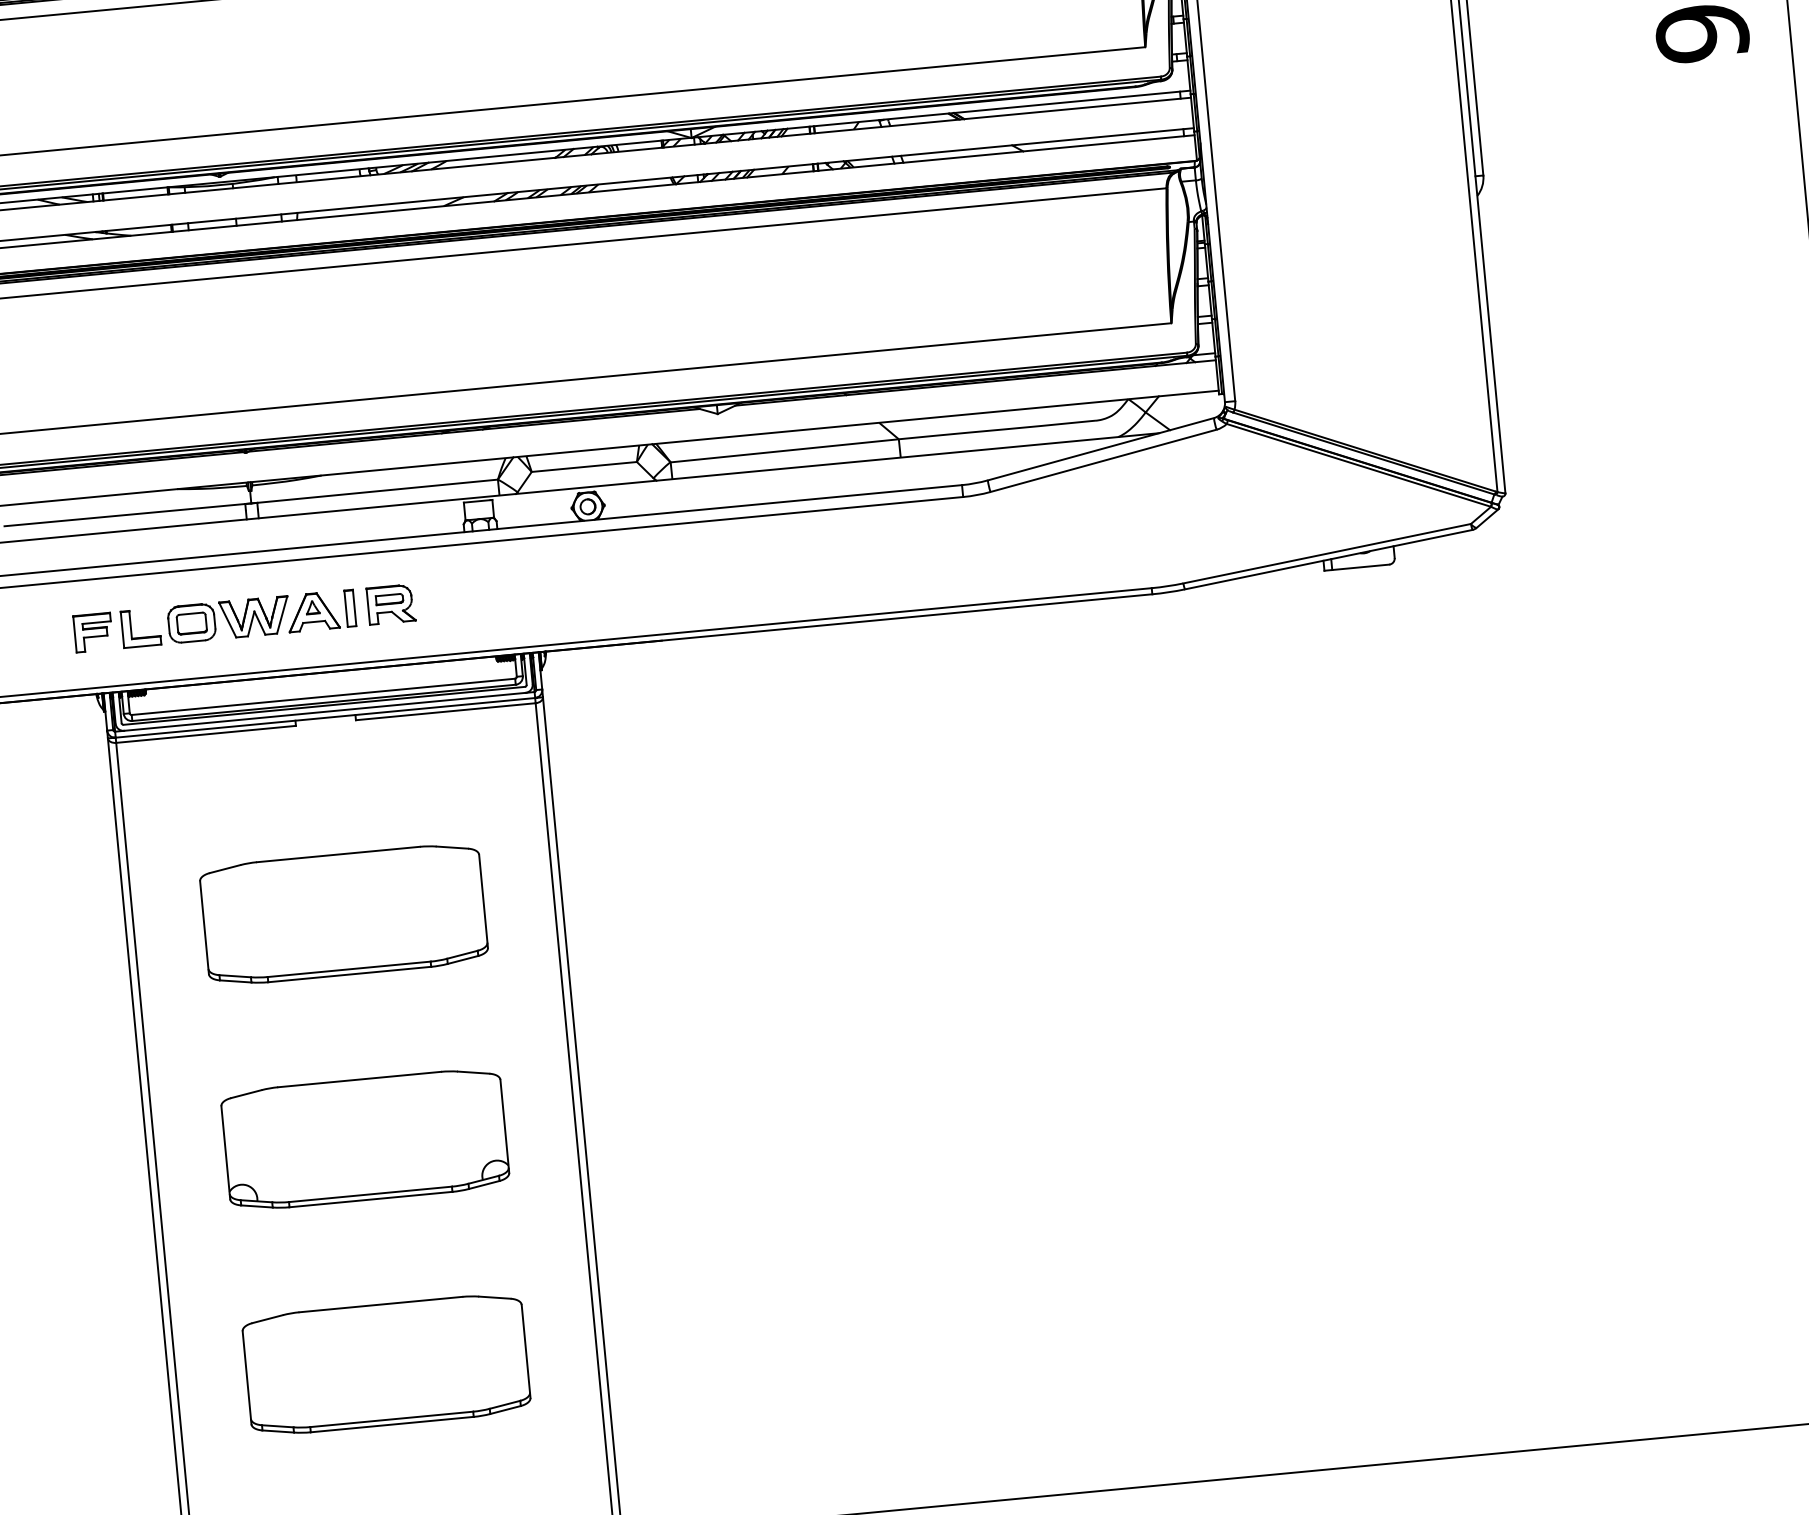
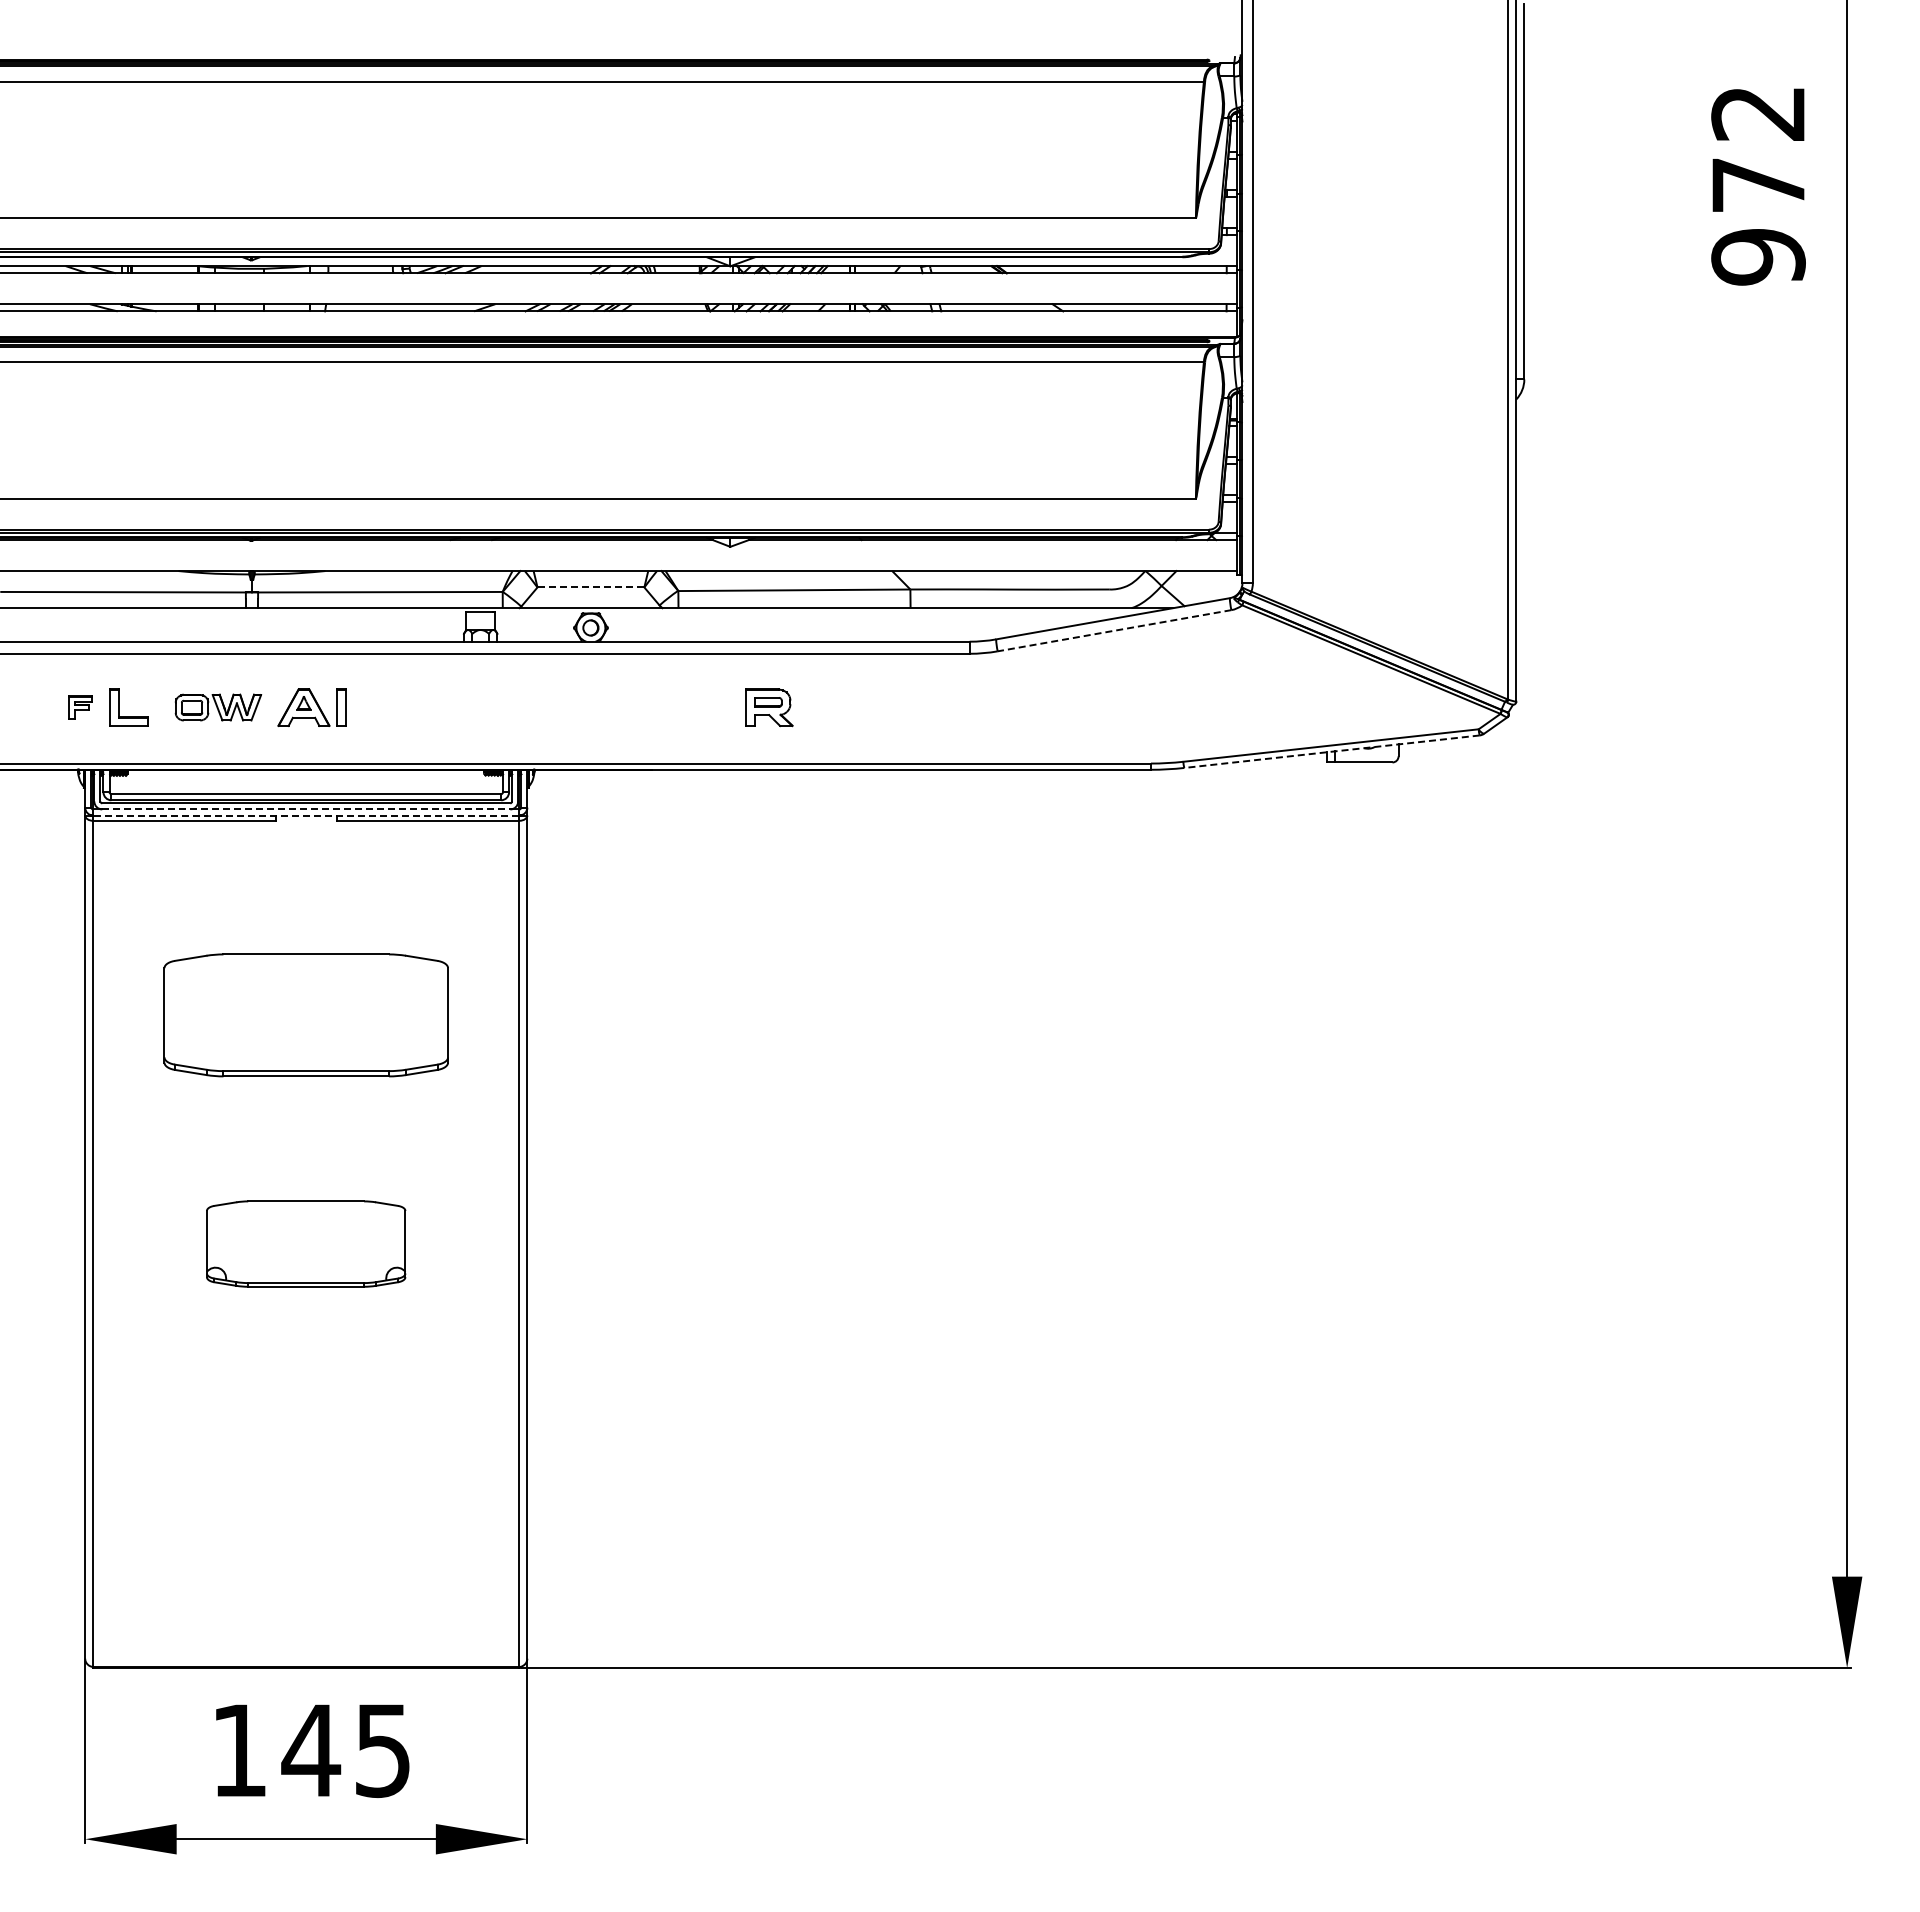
line: (1103, 460) -> (1114, 630), solid -> dashed
line: (584, 466) -> (591, 587), solid -> dashed
line: (1329, 559) -> (1332, 751), solid -> dashed
part: (391, 604) -> (769, 707), moved
part: (229, 619) -> (218, 707), size x0.7
part: (93, 632) -> (80, 707), size x0.6
line: (325, 711) -> (306, 809), solid -> dashed
line: (324, 717) -> (305, 815), solid -> dashed
part: (364, 1139) -> (305, 1243), size x0.7
part: (385, 1364) -> (305, 1472), removed

